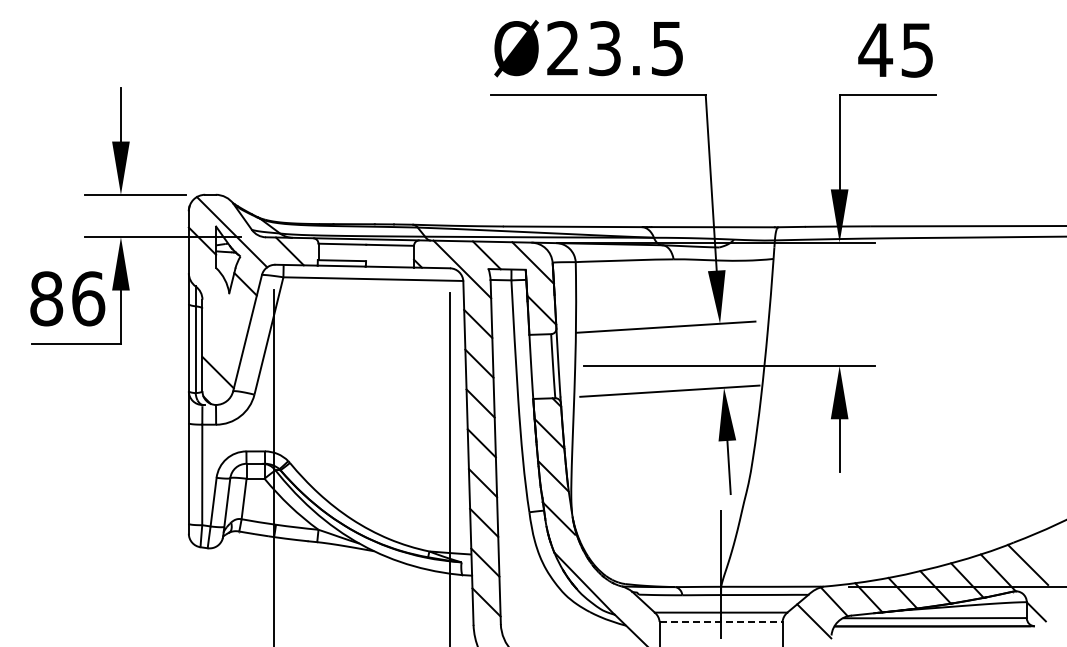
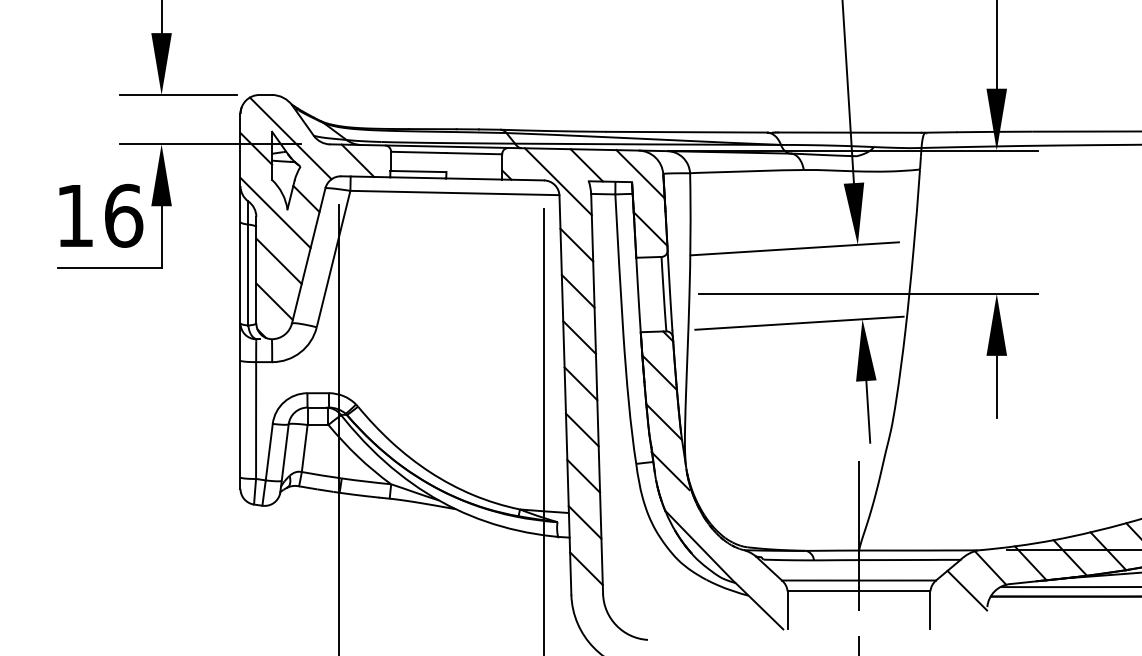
line: (218, 296) -> (274, 213), added
text: (46, 298) -> (75, 215), 86 -> 16
line: (221, 337) -> (278, 260), added
line: (721, 621) -> (859, 590), dashed -> solid

